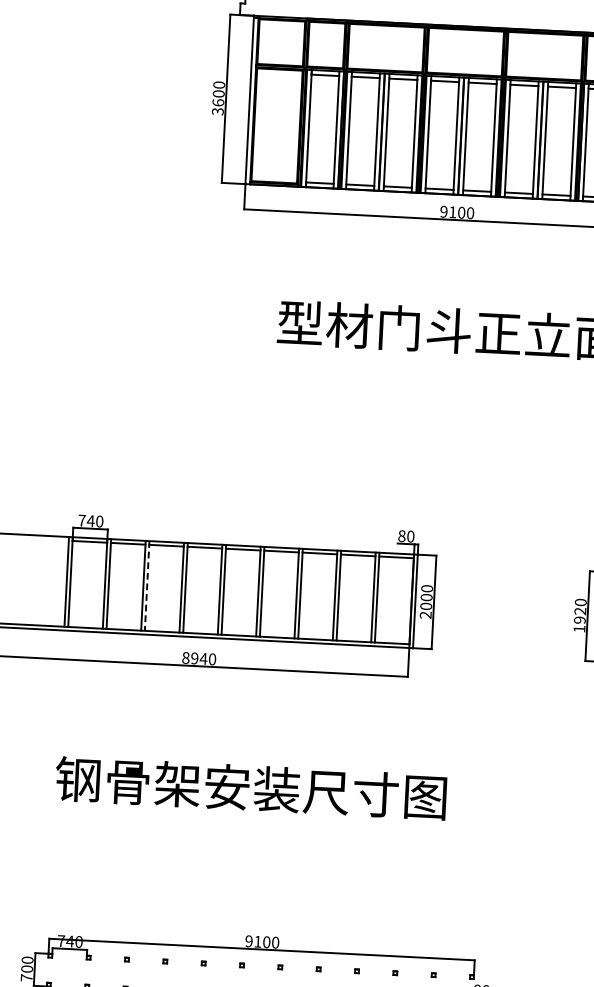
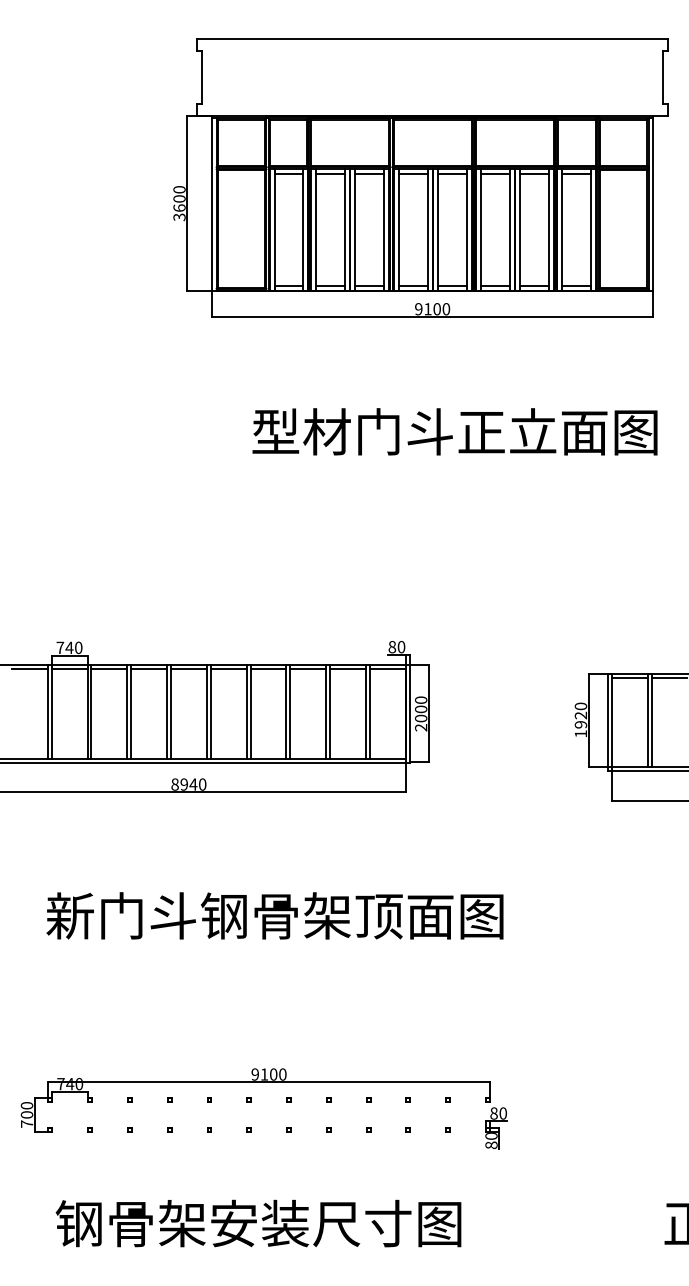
line: (51, 540) -> (29, 669), added
line: (147, 586) -> (131, 712), dashed -> solid
text: (275, 789) -> (274, 915), 钢骨架安装尺寸图 -> 新门斗钢骨架顶面图

